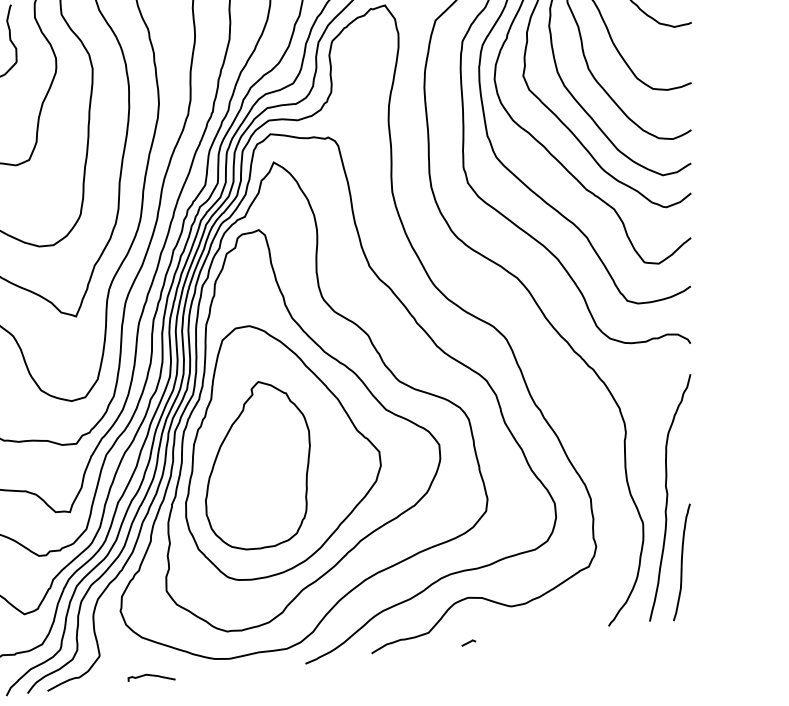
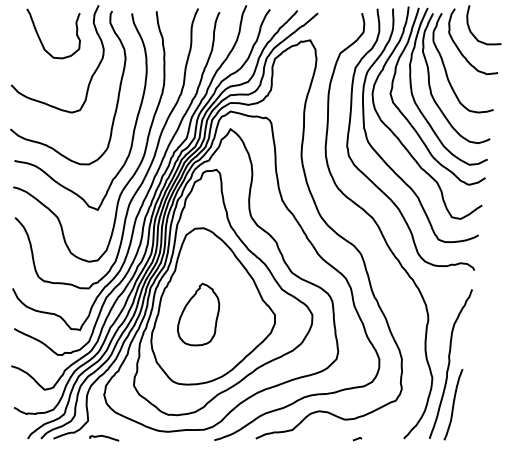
part: (256, 465) -> (198, 314), size x0.6
line: (468, 643) -> (357, 439), moved
curve: (151, 677) -> (104, 437), moved

